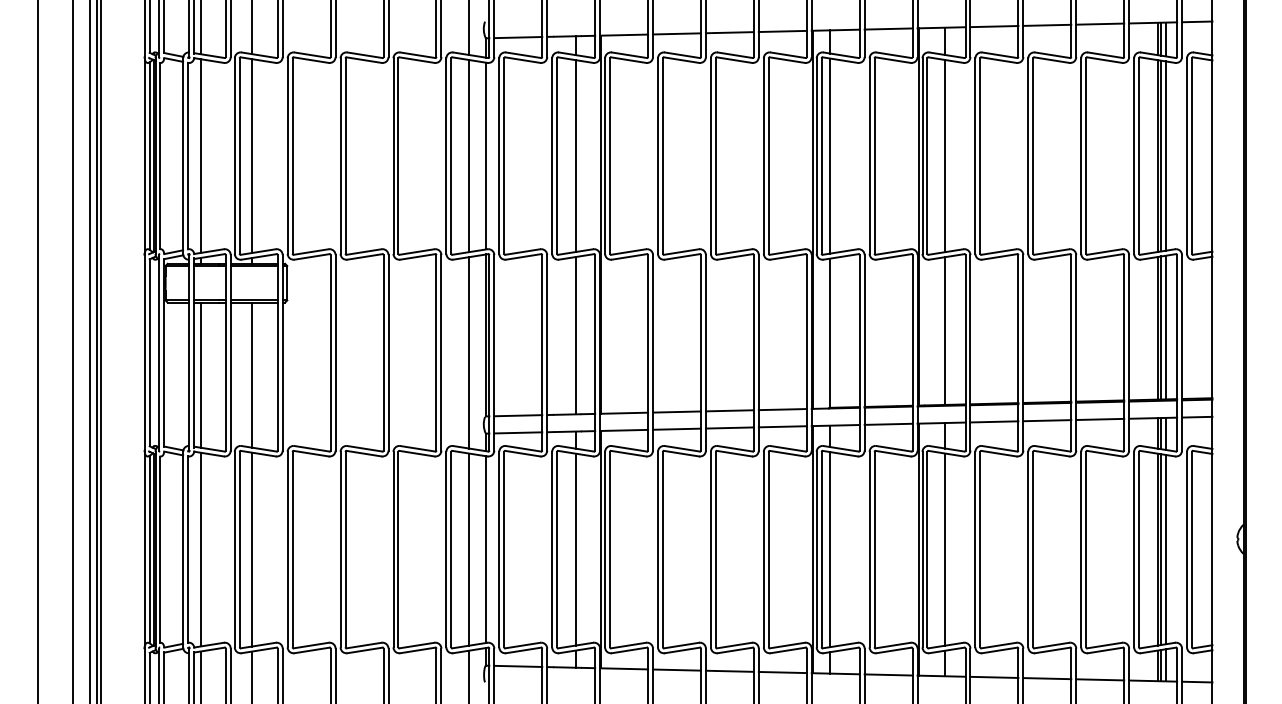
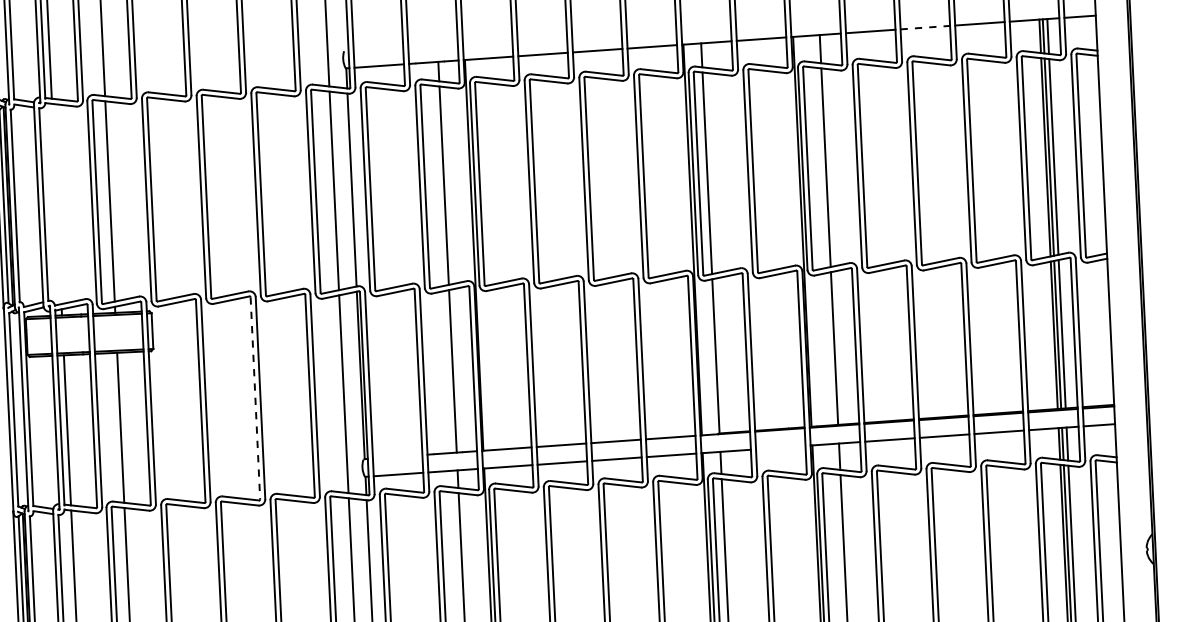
line: (1047, 25) -> (925, 27), solid -> dashed
line: (200, 155) -> (56, 203), removed
line: (383, 352) -> (255, 398), solid -> dashed
line: (518, 415) -> (397, 456), removed
line: (888, 423) -> (780, 446), removed

